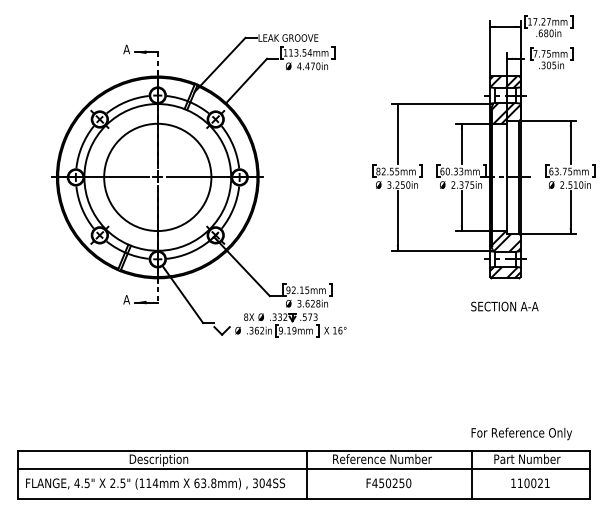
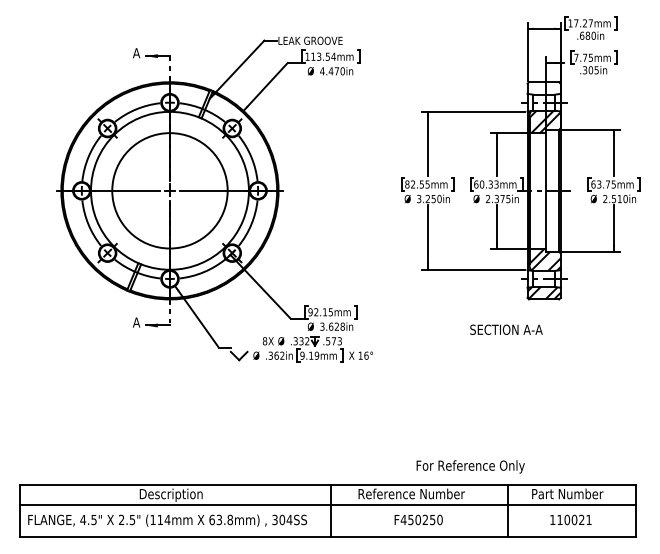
hatch: (504, 82) -> (543, 88), removed
text: (504, 306) -> (506, 329), moved
text: (521, 433) -> (470, 466), moved

